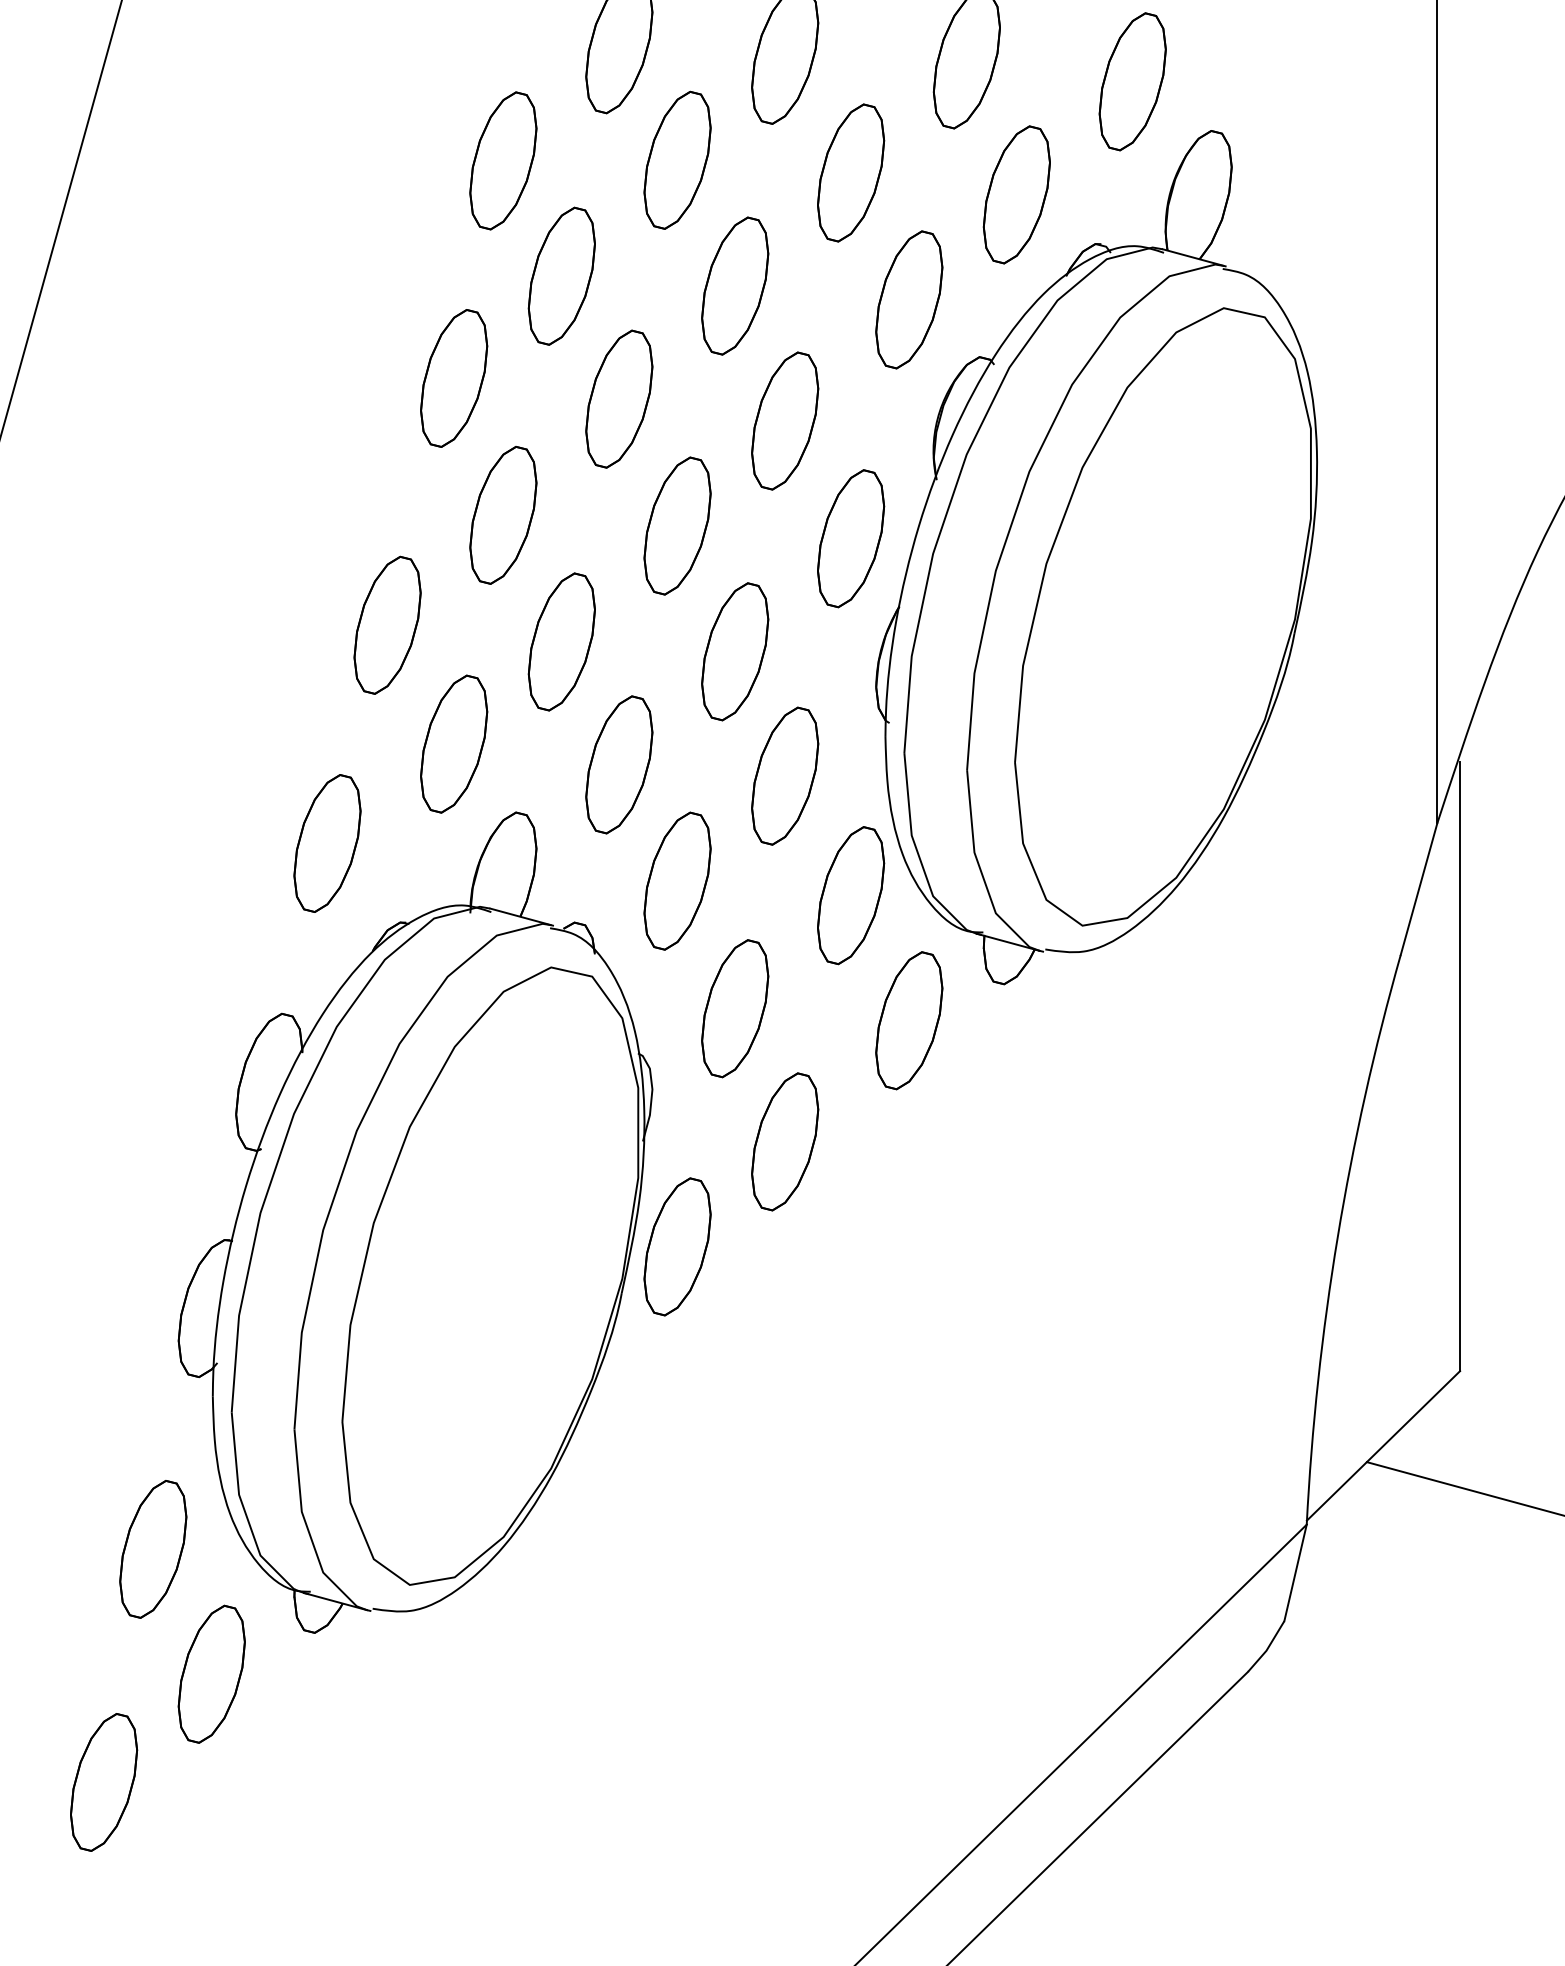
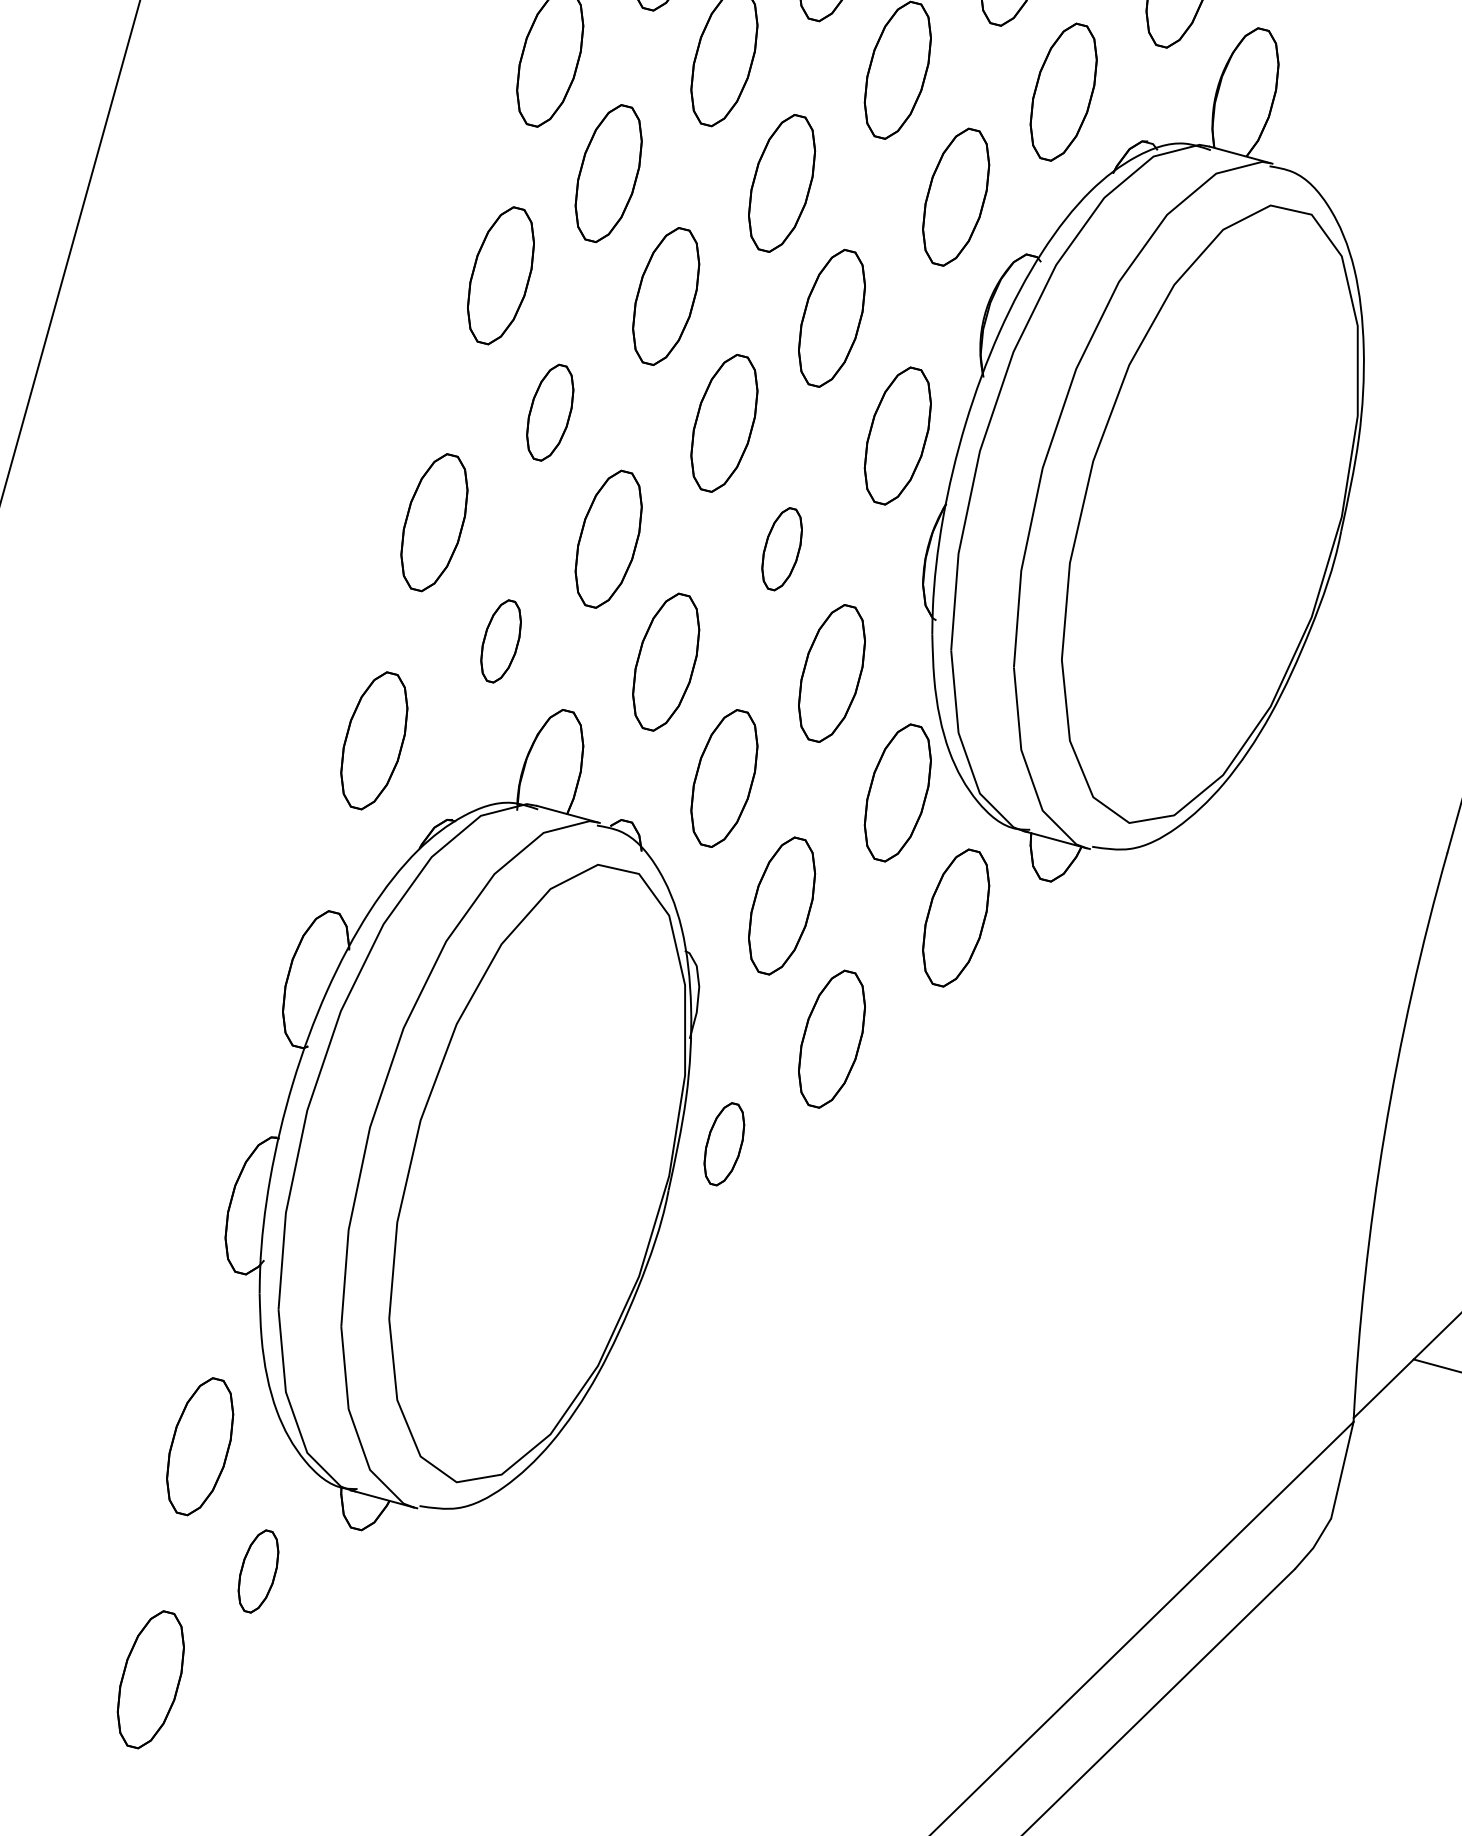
part: (503, 515) -> (550, 412), size x0.7
part: (735, 651) -> (782, 548), size x0.6
part: (454, 743) -> (501, 640), size x0.6
part: (677, 1246) -> (724, 1143), size x0.6
part: (211, 1673) -> (258, 1570), size x0.6

